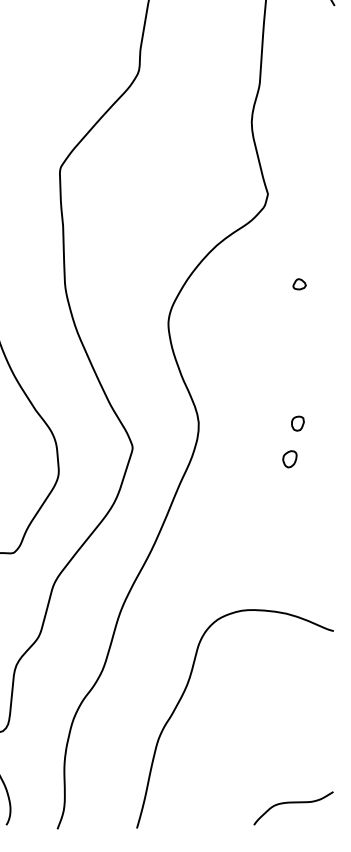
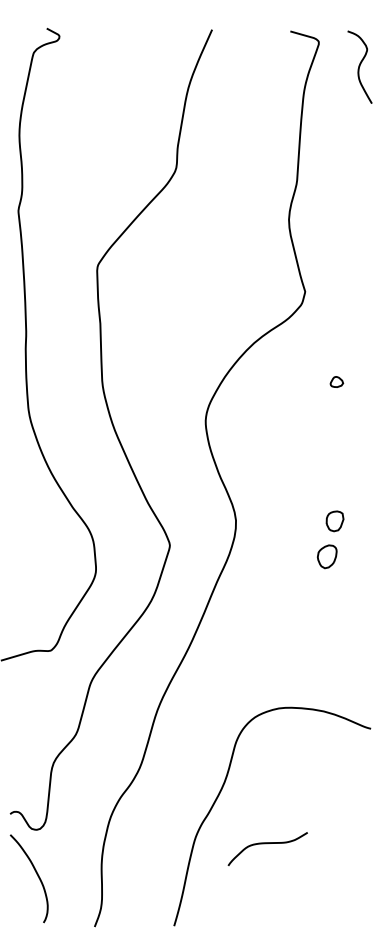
part: (298, 423) -> (335, 521), size x1.4
part: (289, 459) -> (326, 557), size x1.4
curve: (293, 803) -> (267, 844), moved

